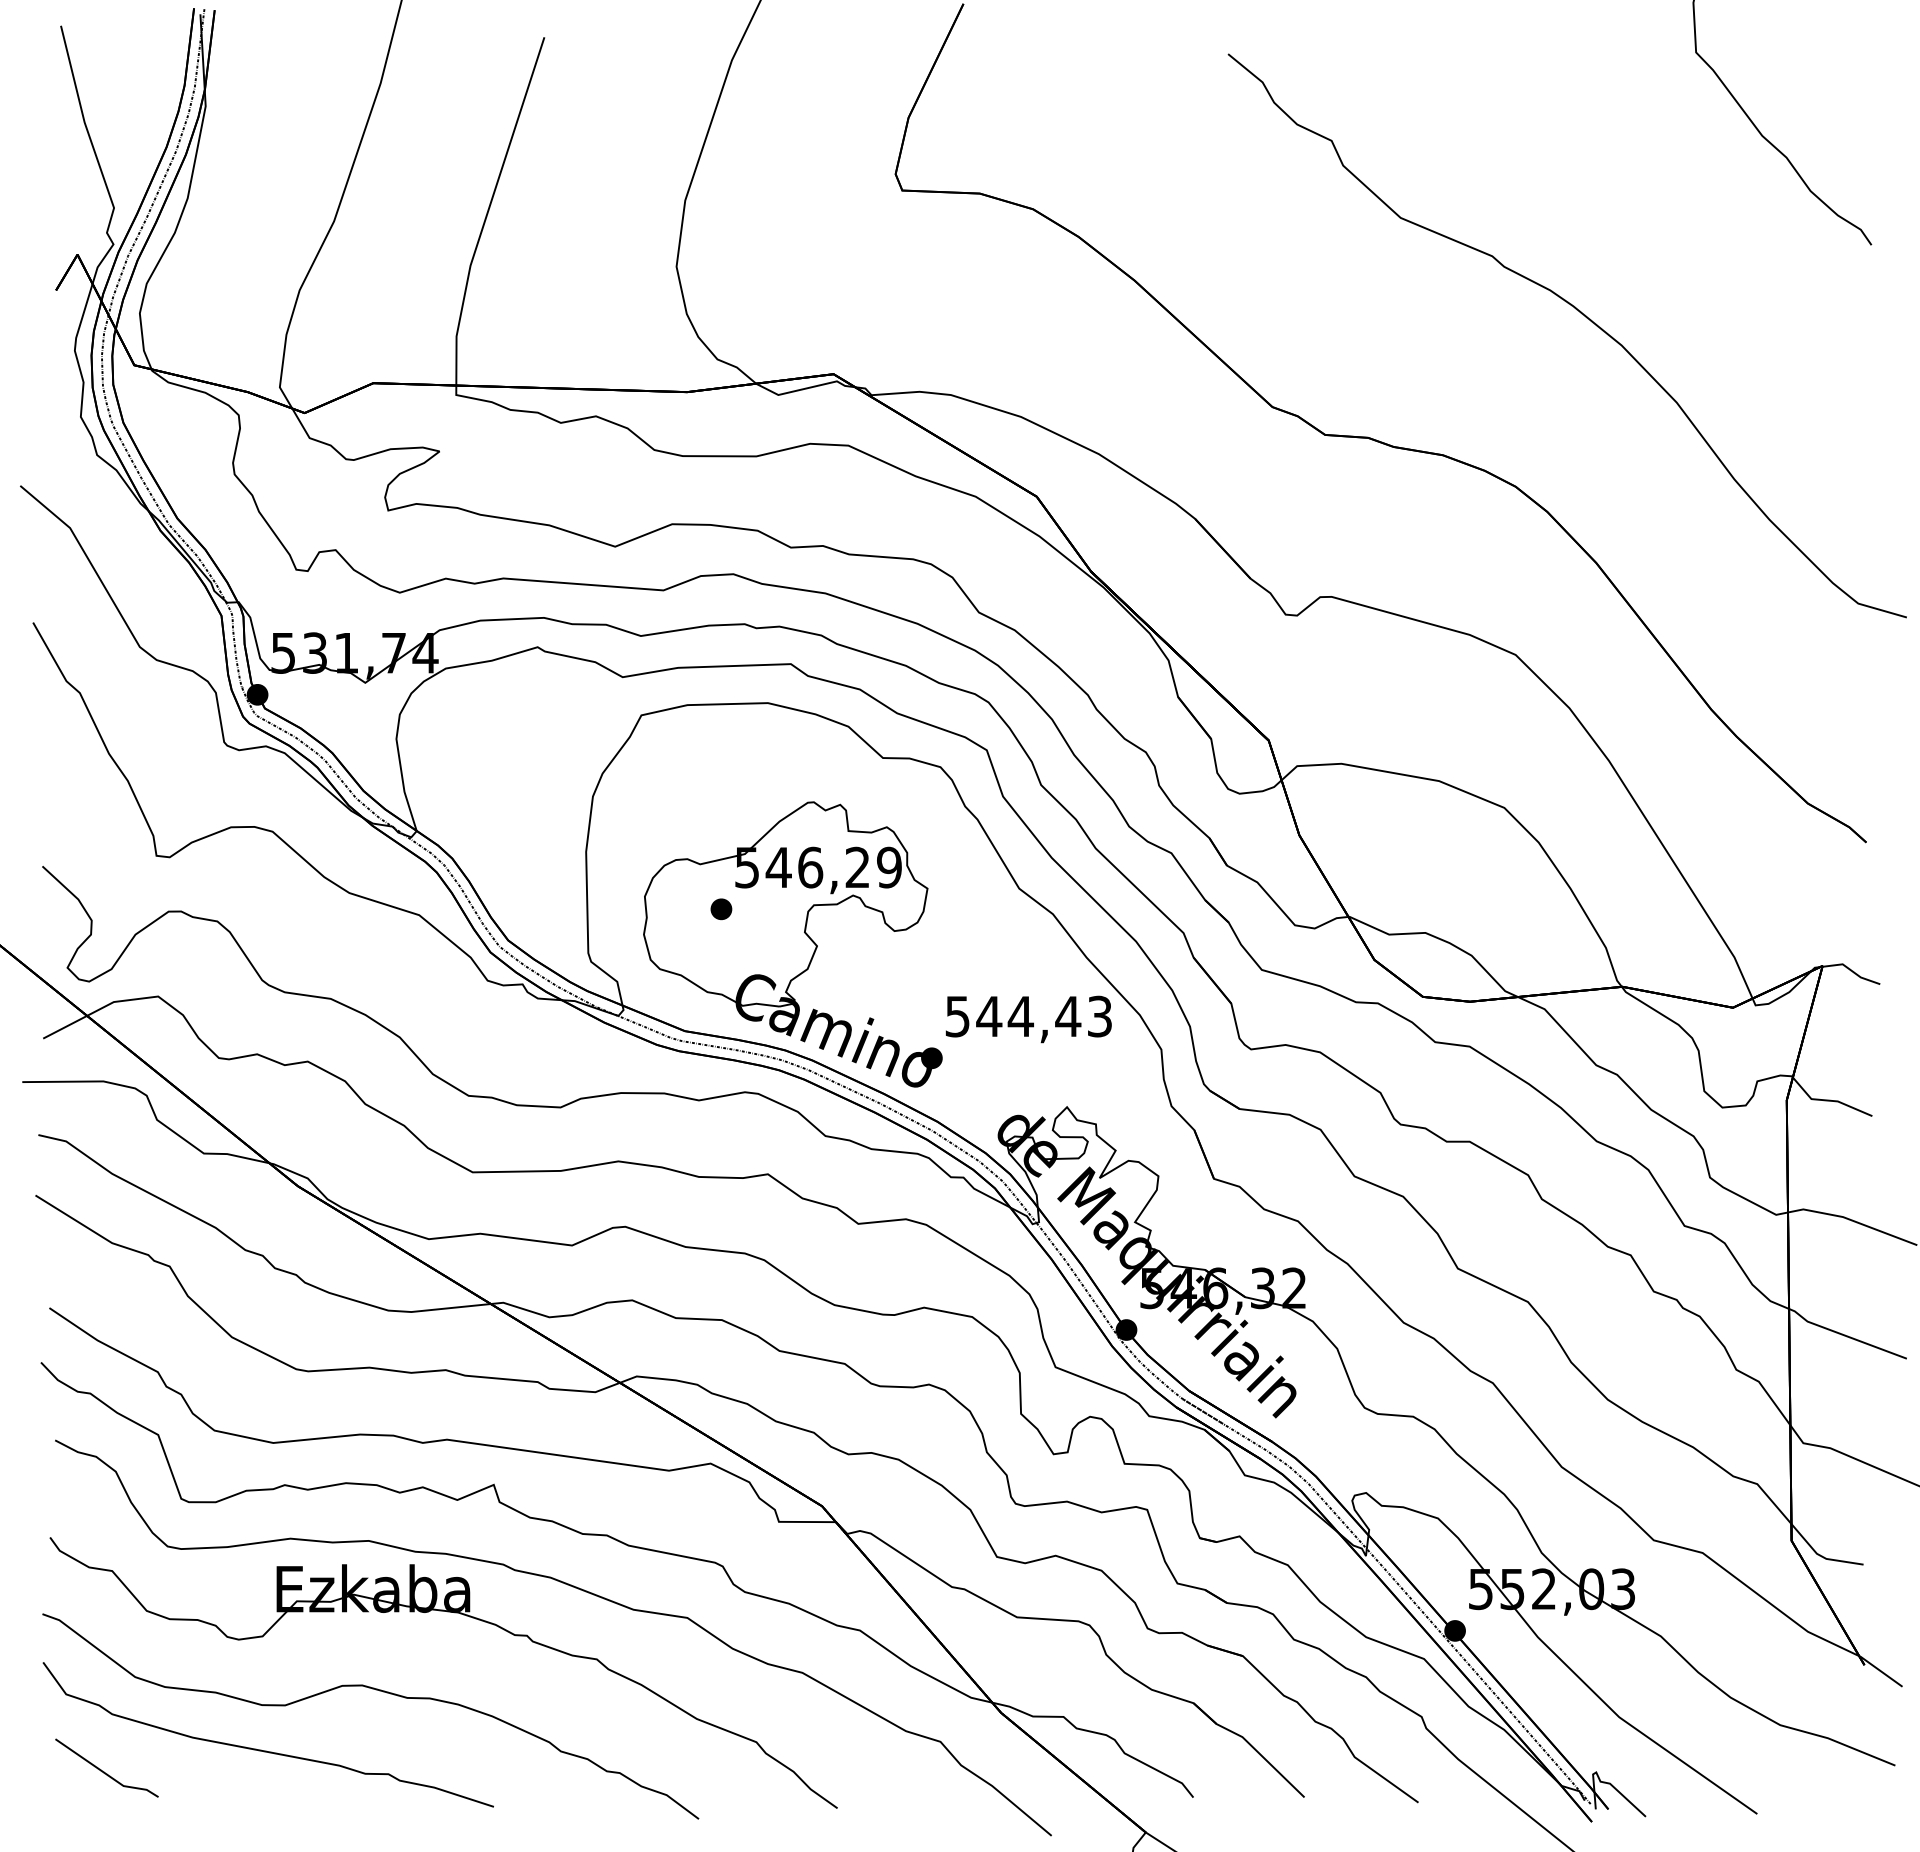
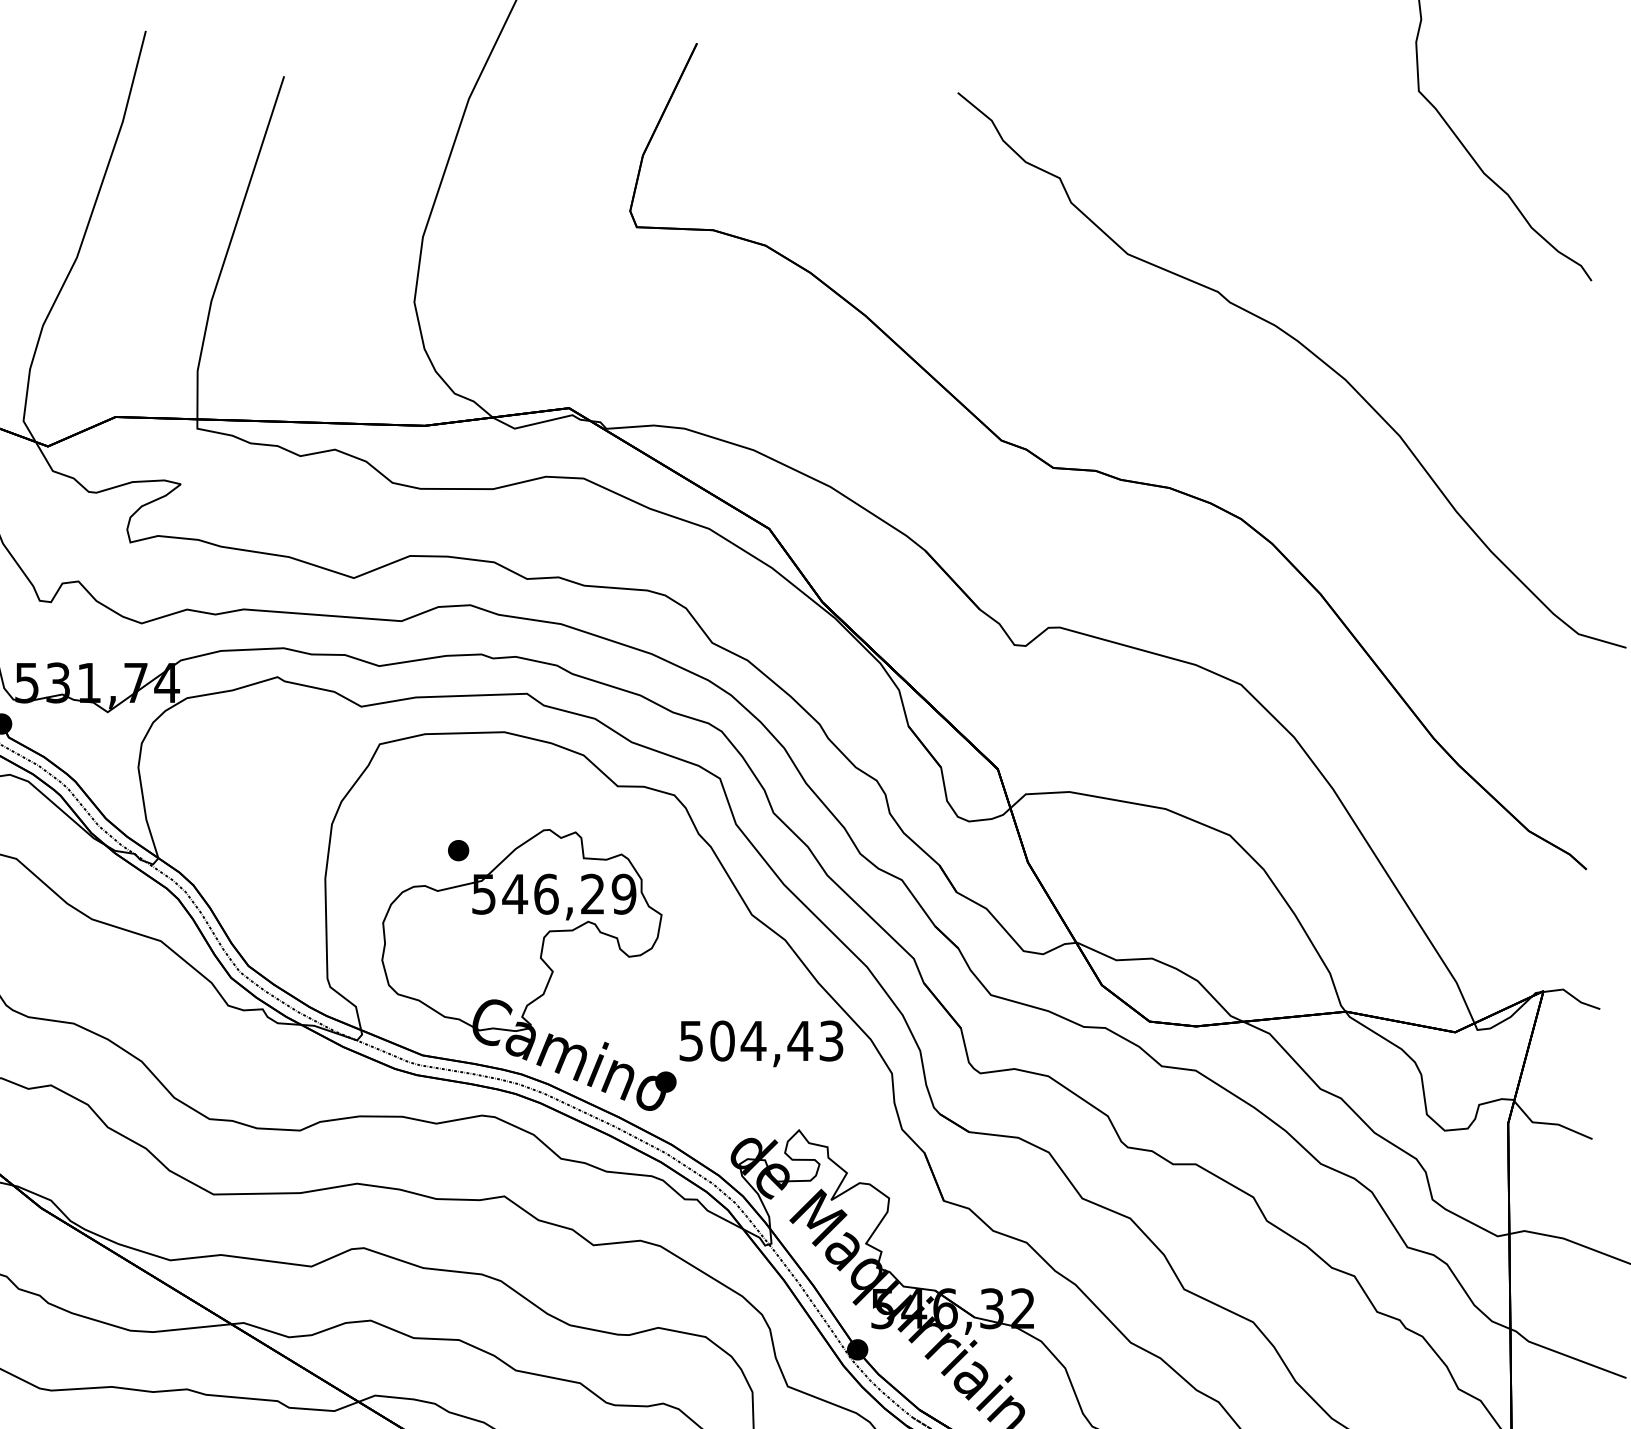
part: (721, 909) -> (458, 850), moved
text: (989, 1016) -> (722, 1040), 544,43 -> 504,43

